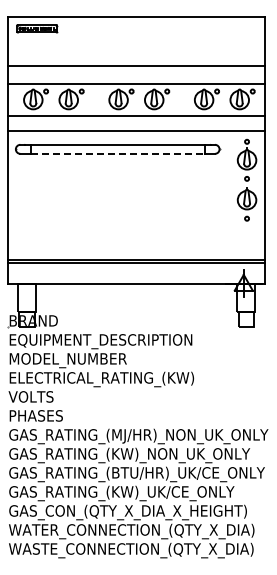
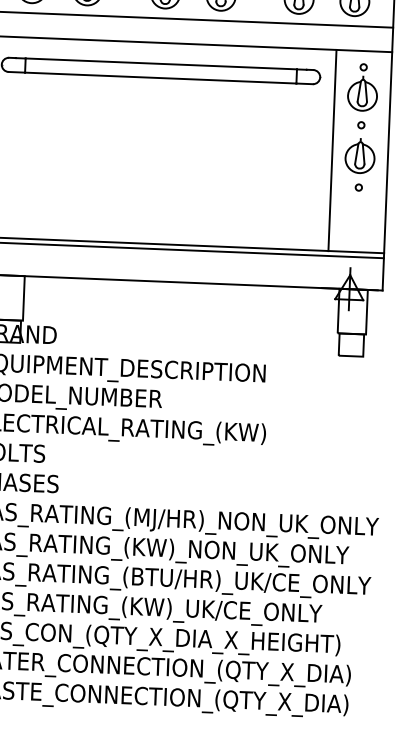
line: (117, 153) -> (160, 77), dashed -> solid
line: (229, 195) -> (332, 150), added

